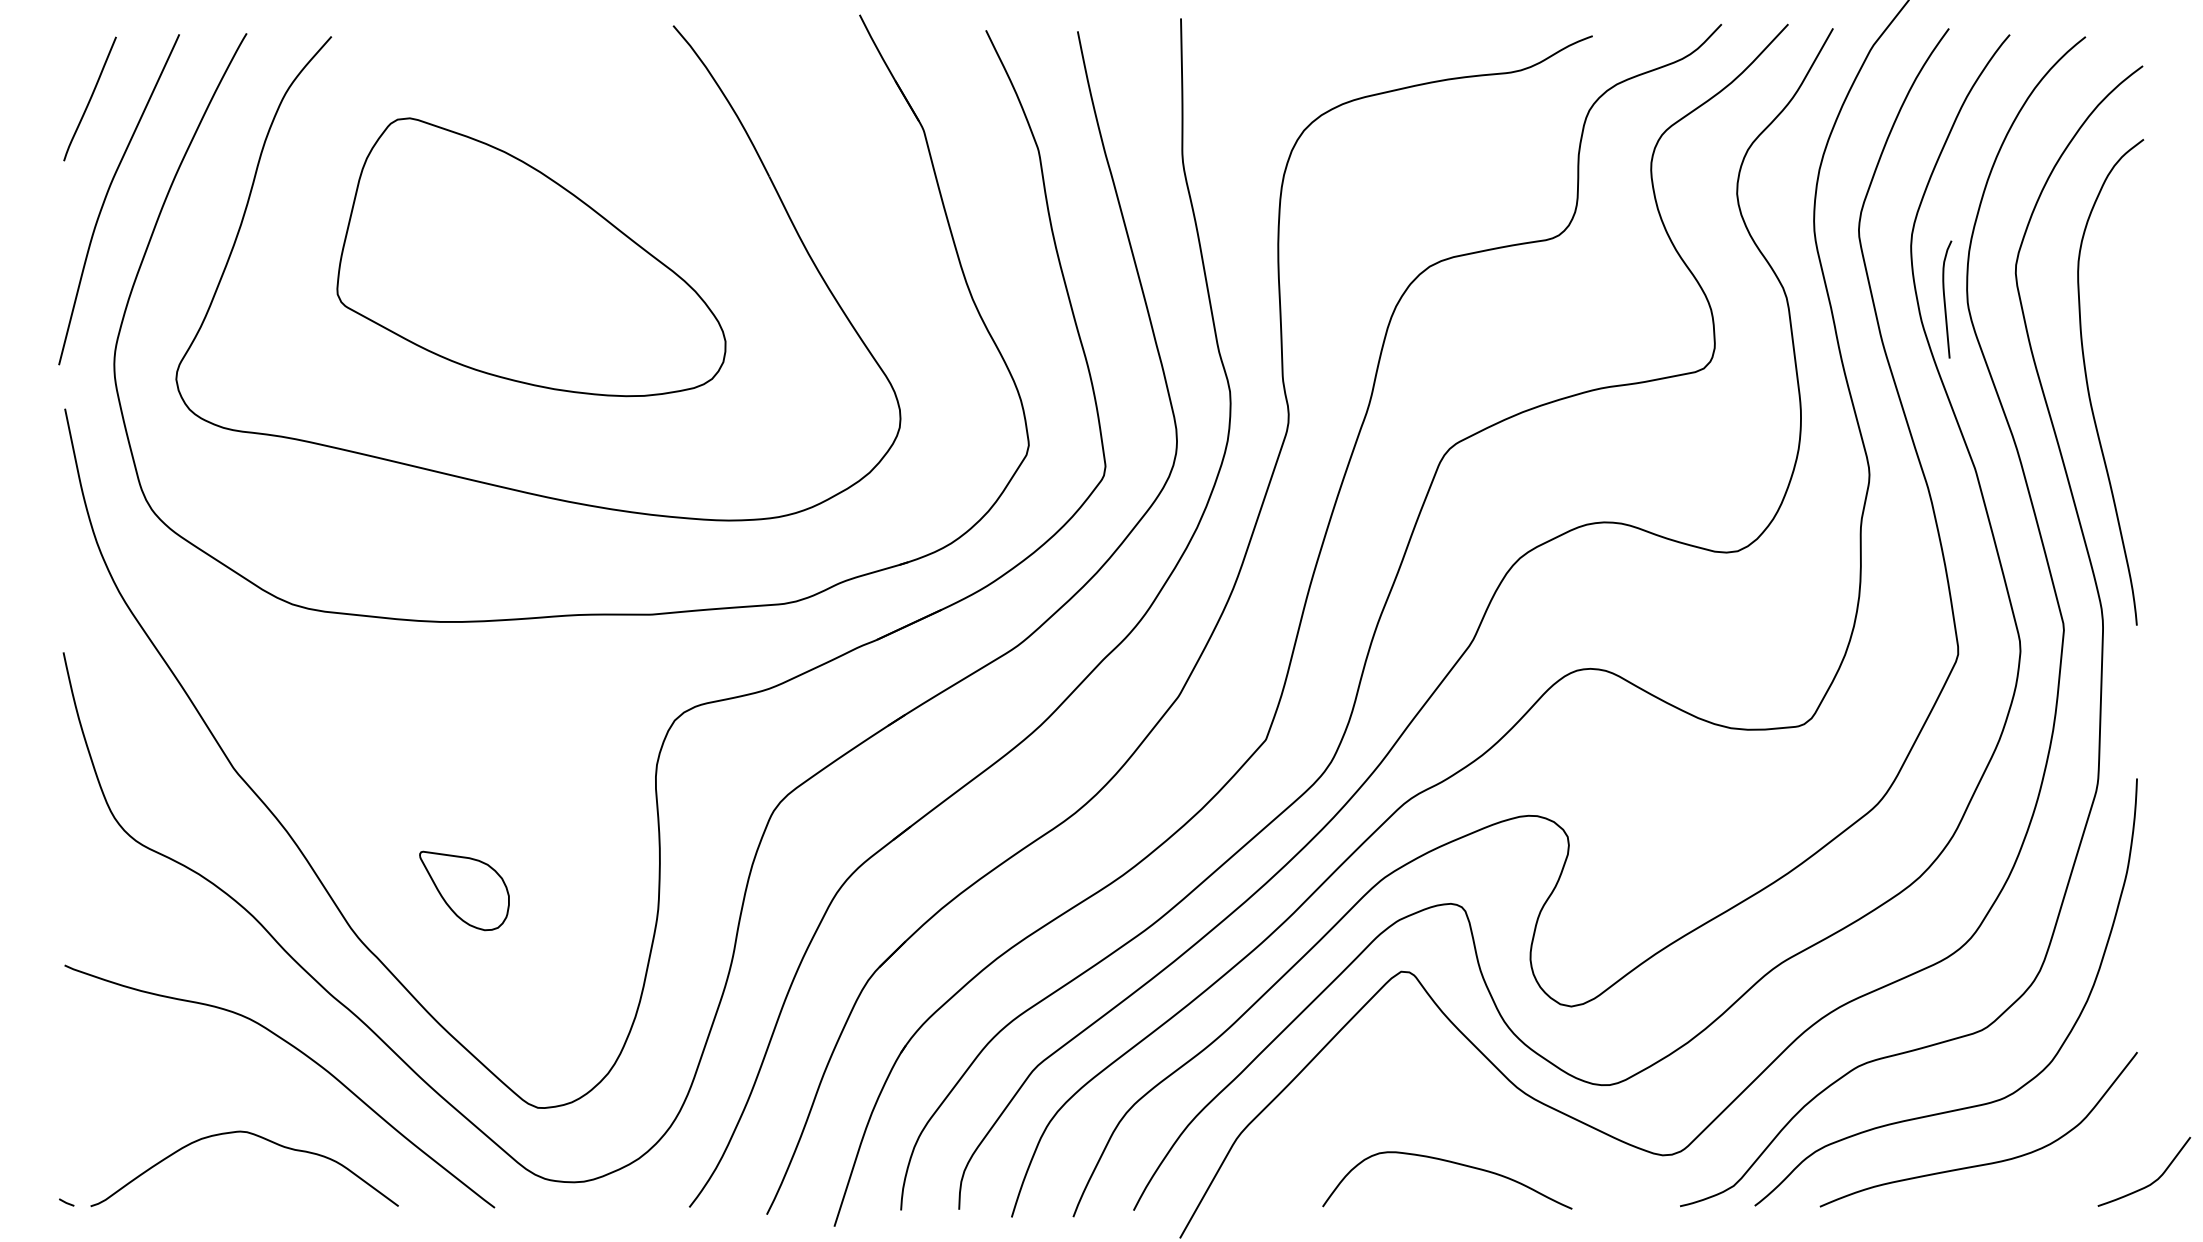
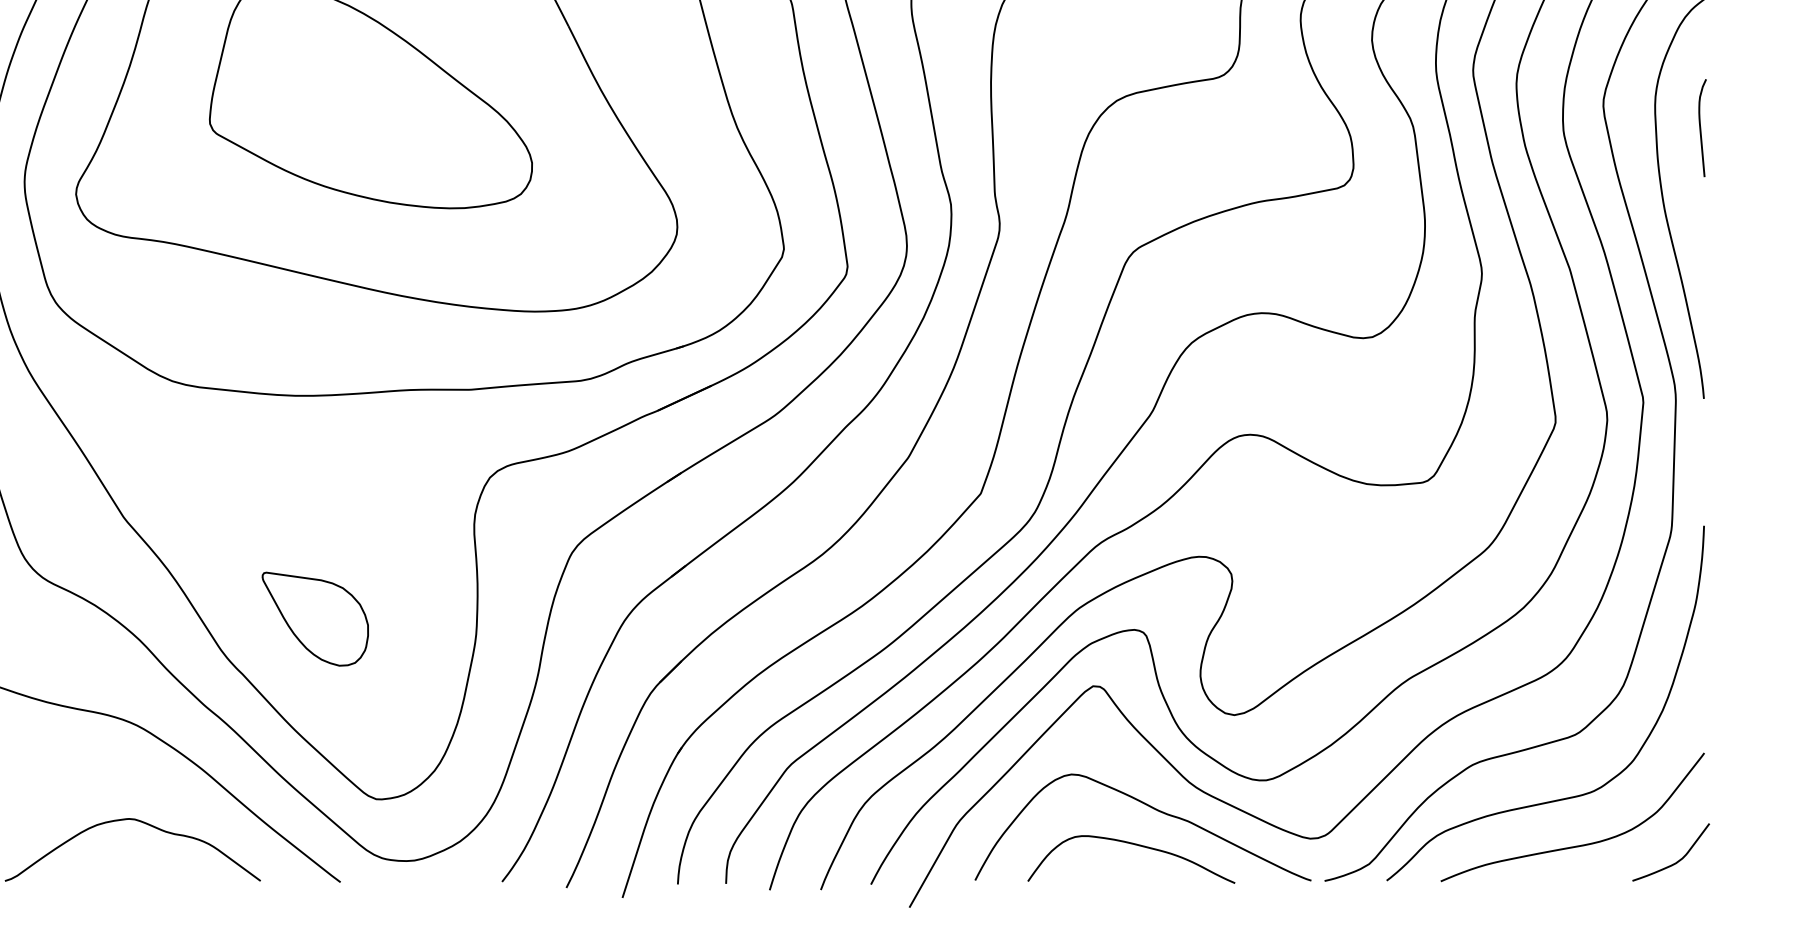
curve: (1945, 299) -> (1701, 128), moved
part: (464, 890) -> (315, 618), size x1.43
curve: (1473, 1119) -> (1153, 808), added
curve: (2151, 1182) -> (1677, 861), moved

